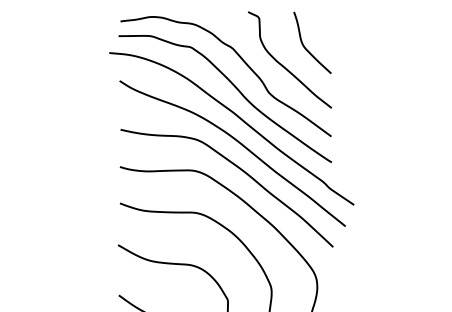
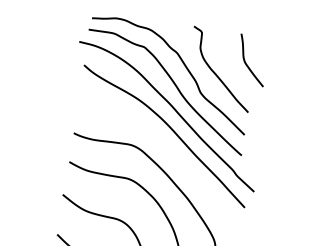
curve: (305, 46) -> (246, 62), moved
curve: (239, 169) -> (167, 149), removed

